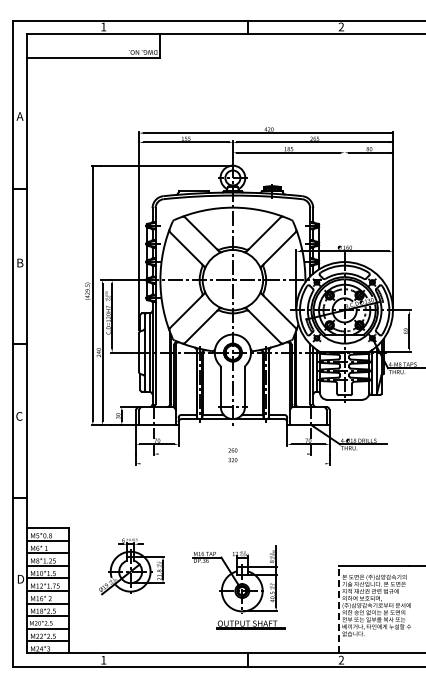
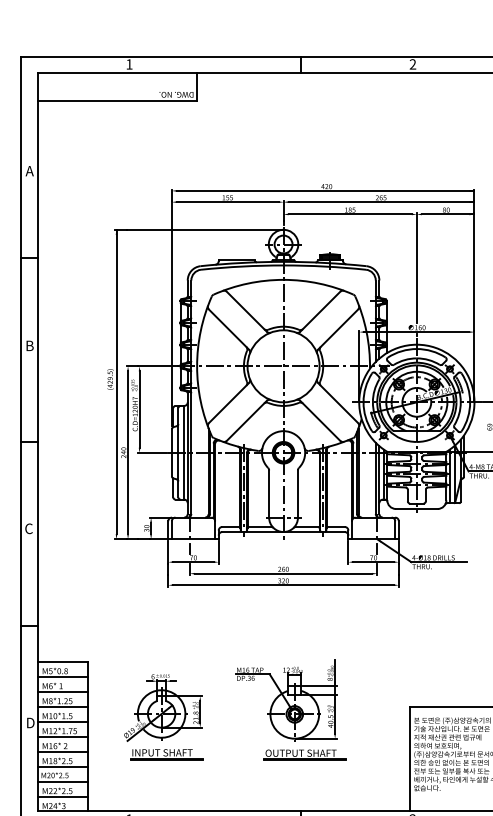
line: (344, 197) -> (416, 267), added
line: (232, 454) -> (283, 574), added
line: (232, 463) -> (283, 584), added
part: (238, 587) -> (290, 710), moved
part: (134, 605) -> (166, 754), added
line: (338, 609) -> (409, 759), dashed -> solid

